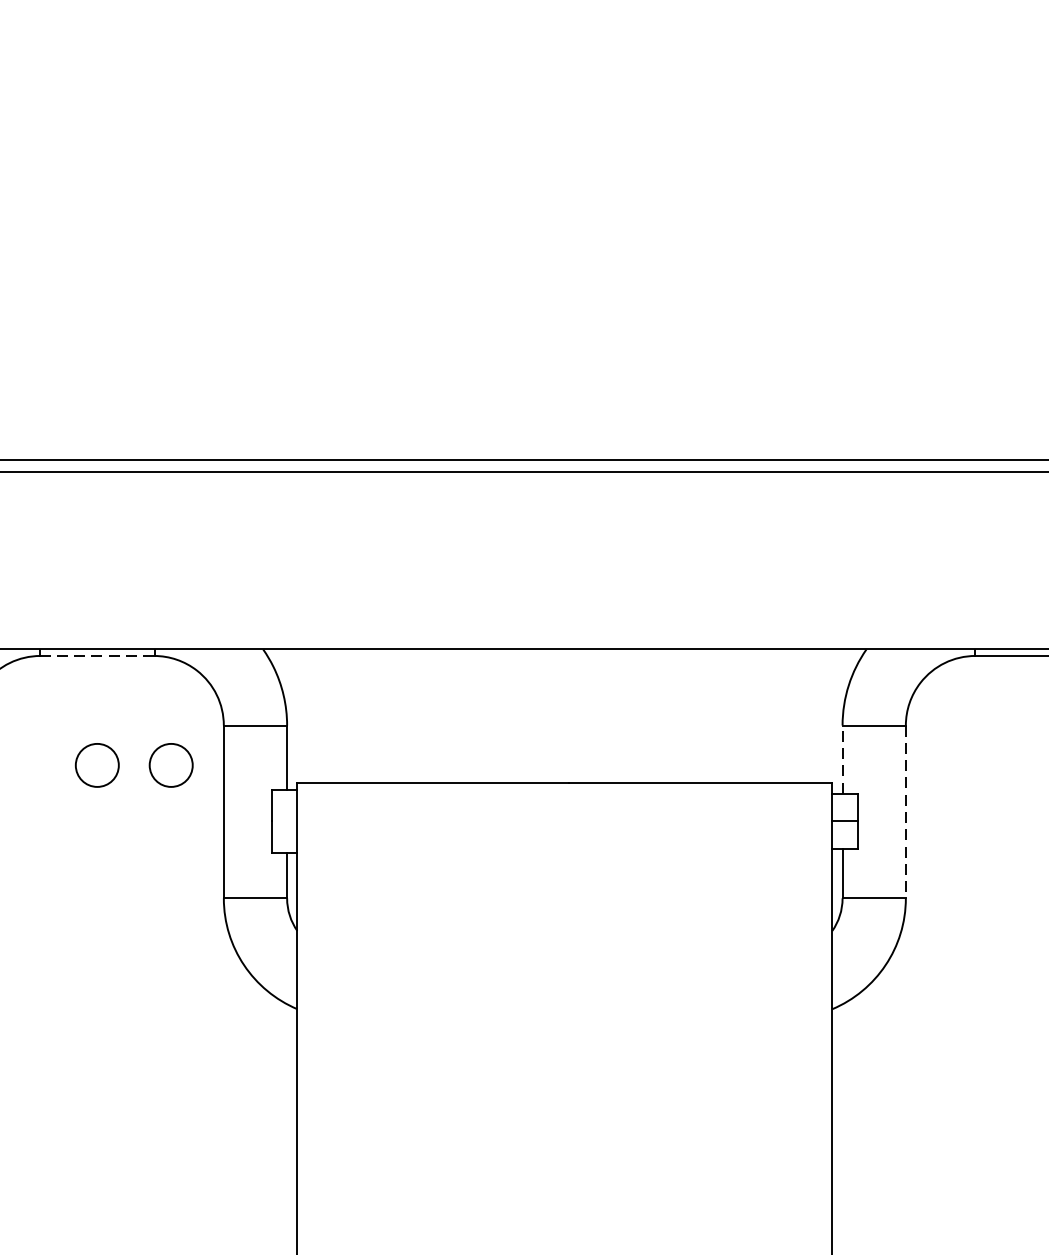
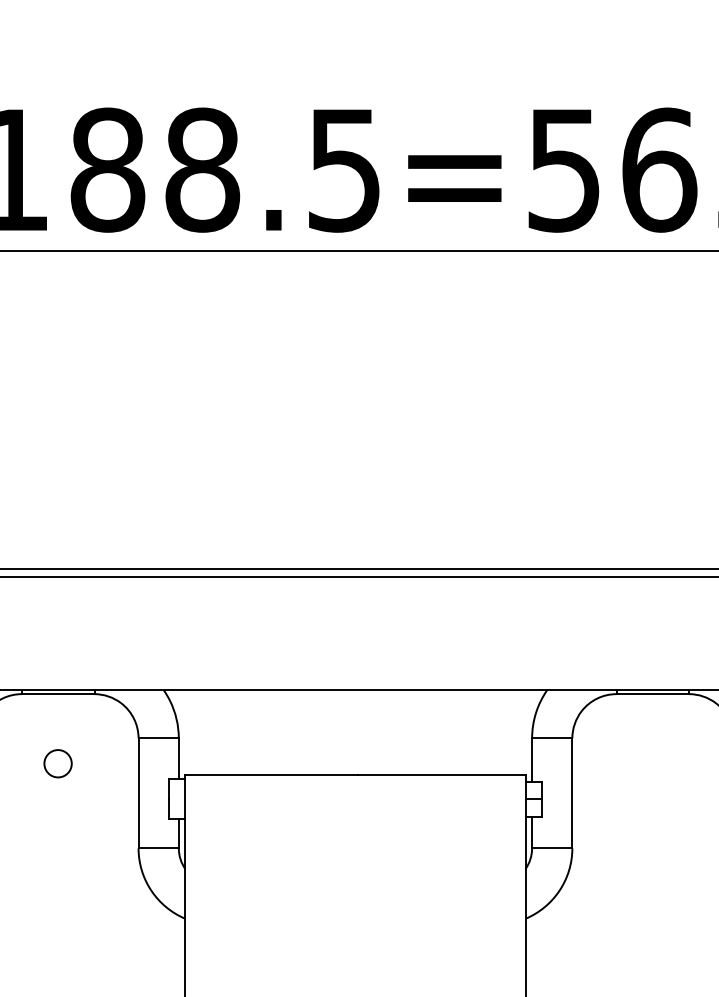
line: (96, 656) -> (57, 694), dashed -> solid
line: (843, 760) -> (532, 760), dashed -> solid
circle: (170, 765) -> (104, 763), removed
line: (906, 812) -> (572, 793), dashed -> solid

